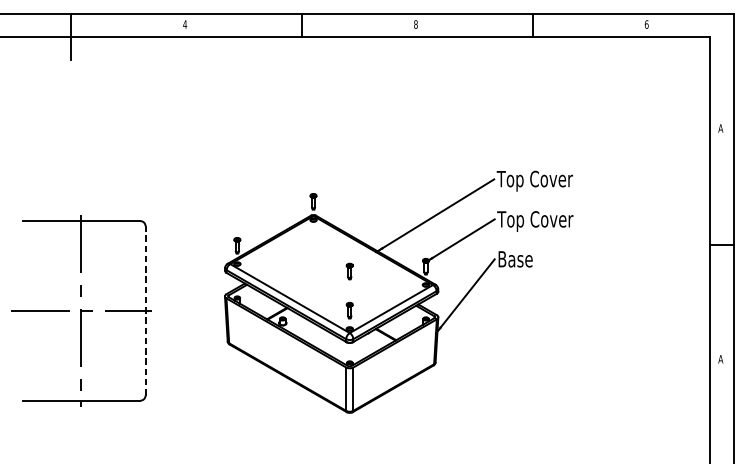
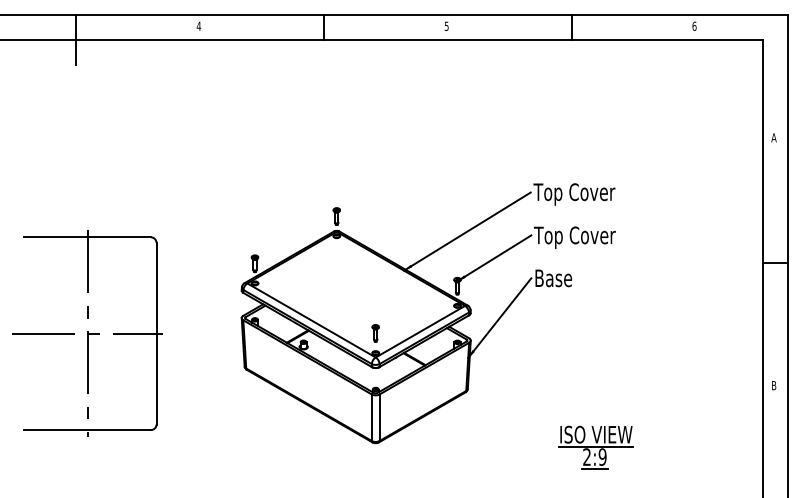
text: (415, 23) -> (446, 25), 8 -> 5
part: (349, 271) -> (375, 291), removed
line: (145, 310) -> (156, 333), dashed -> solid
text: (720, 359) -> (773, 385), A -> B
part: (554, 416) -> (595, 447), added

